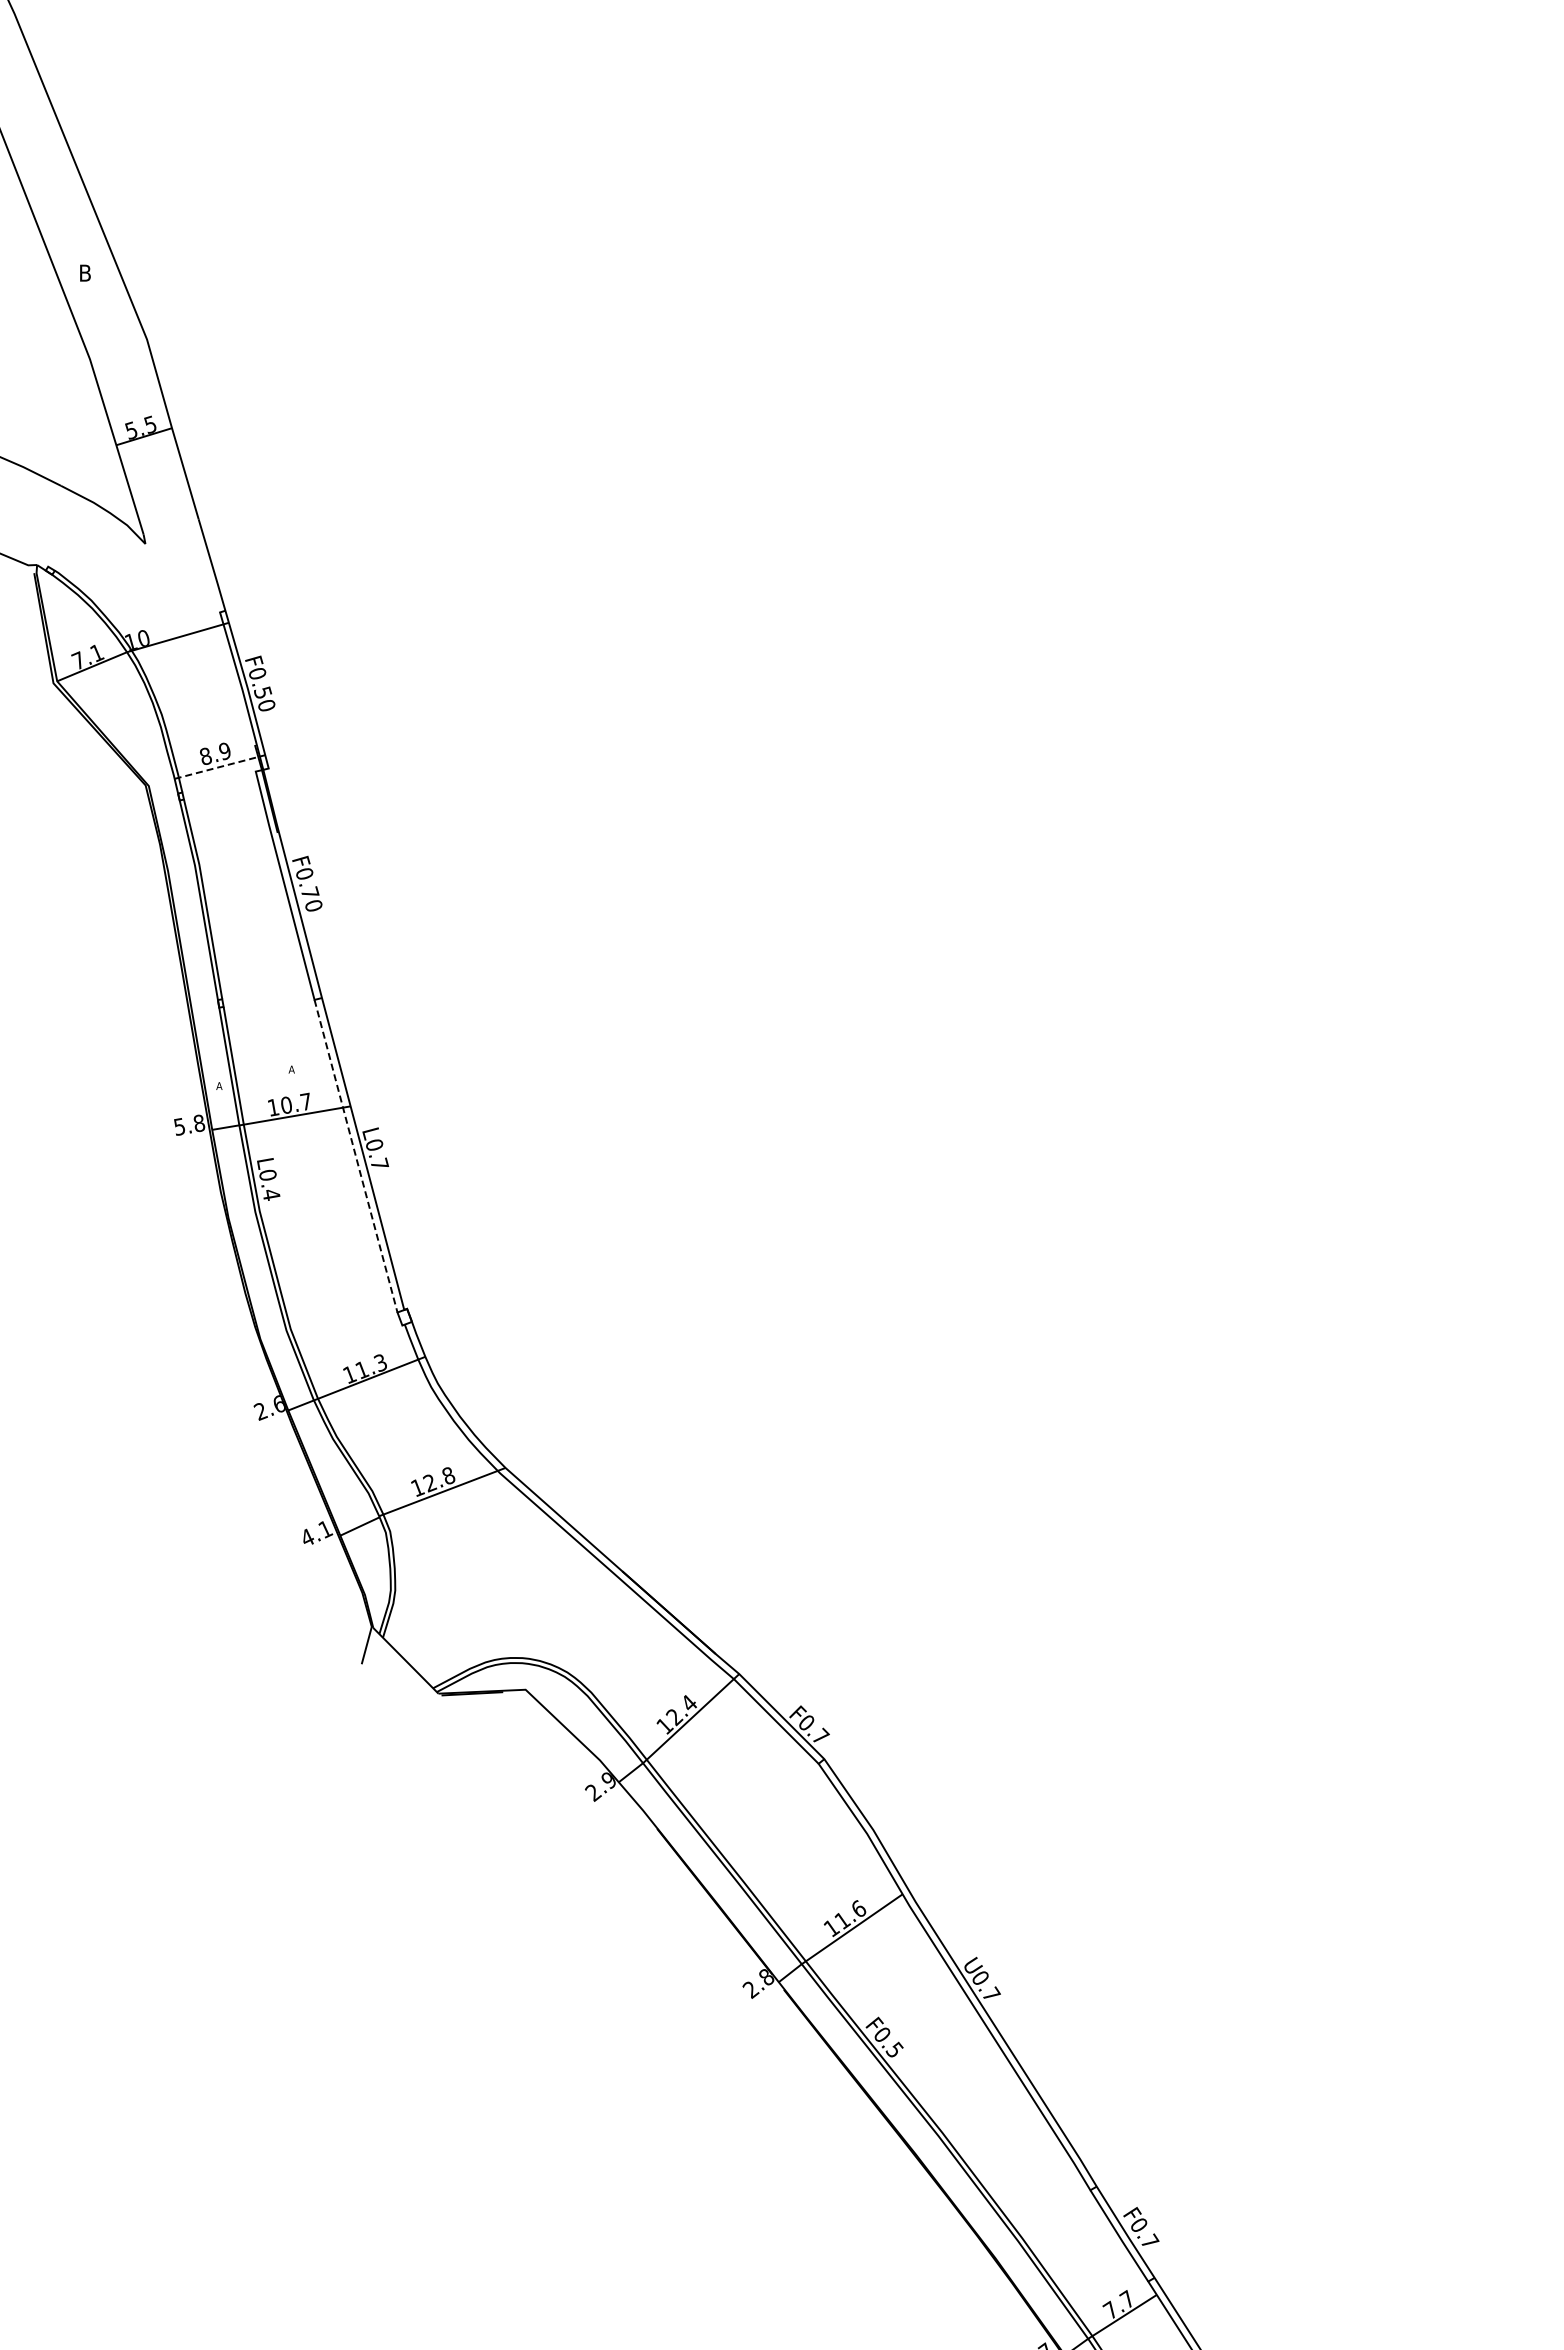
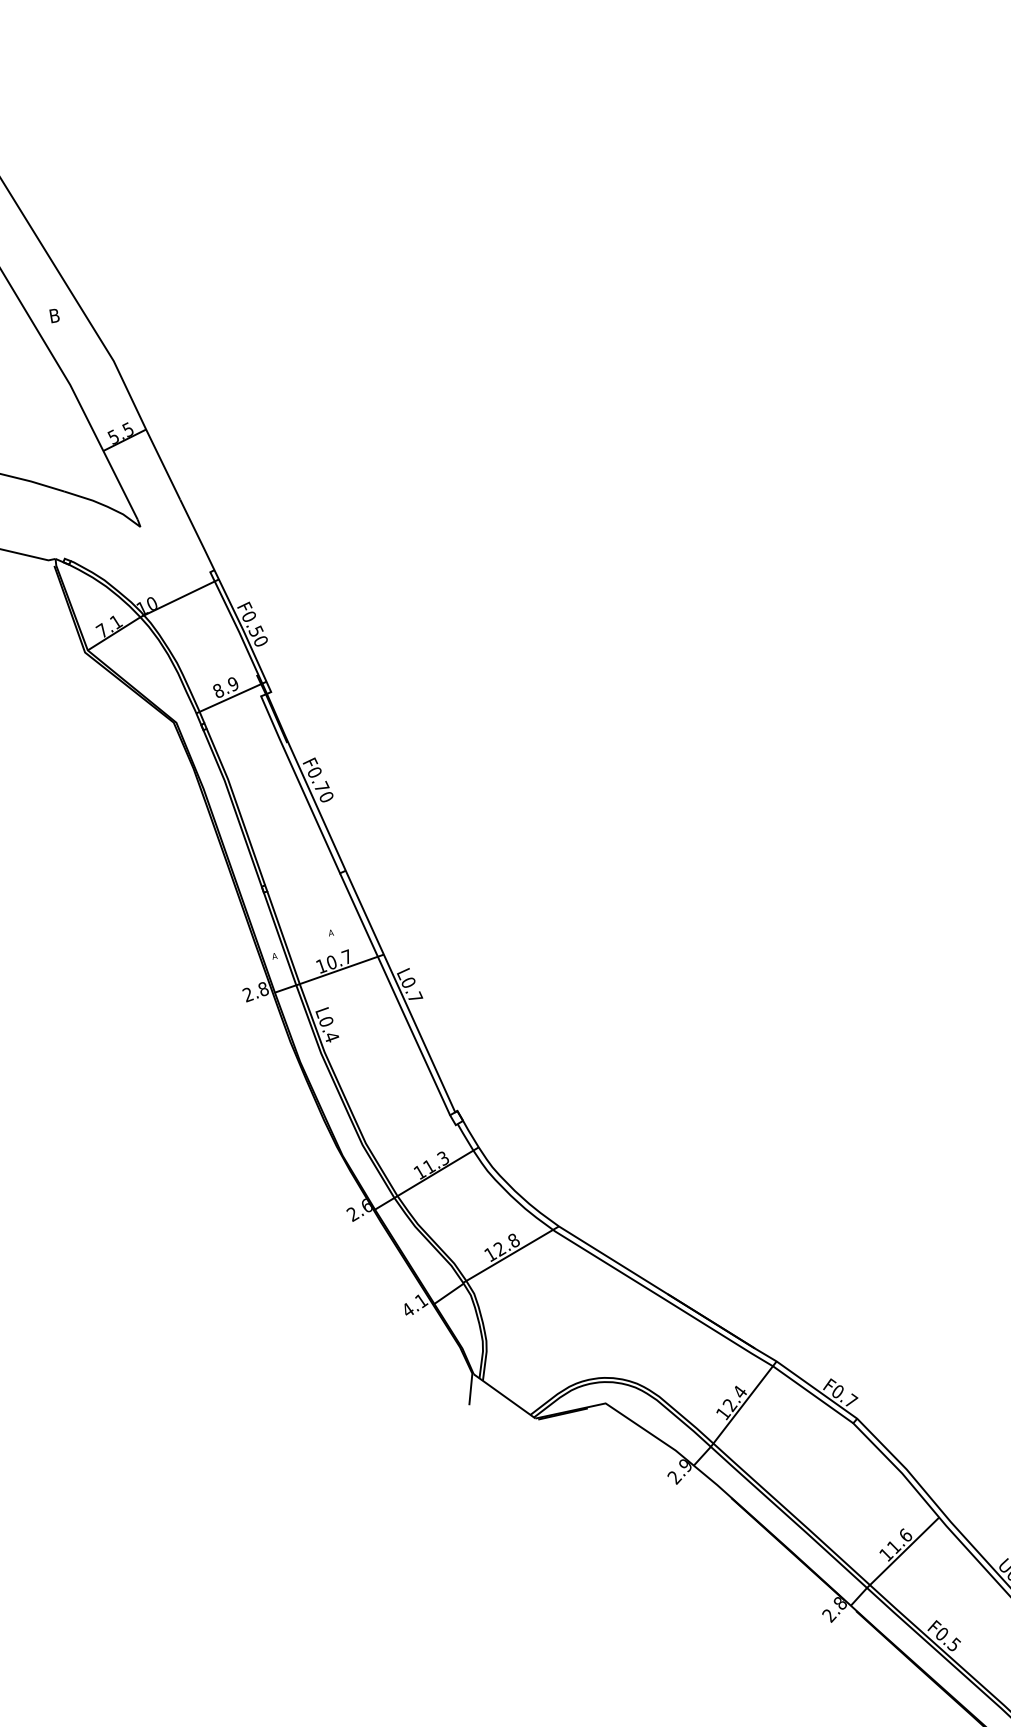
line: (219, 767) -> (231, 698), dashed -> solid
text: (179, 1126) -> (247, 994), 5.8 -> 2.8
line: (356, 1157) -> (395, 995), dashed -> solid

